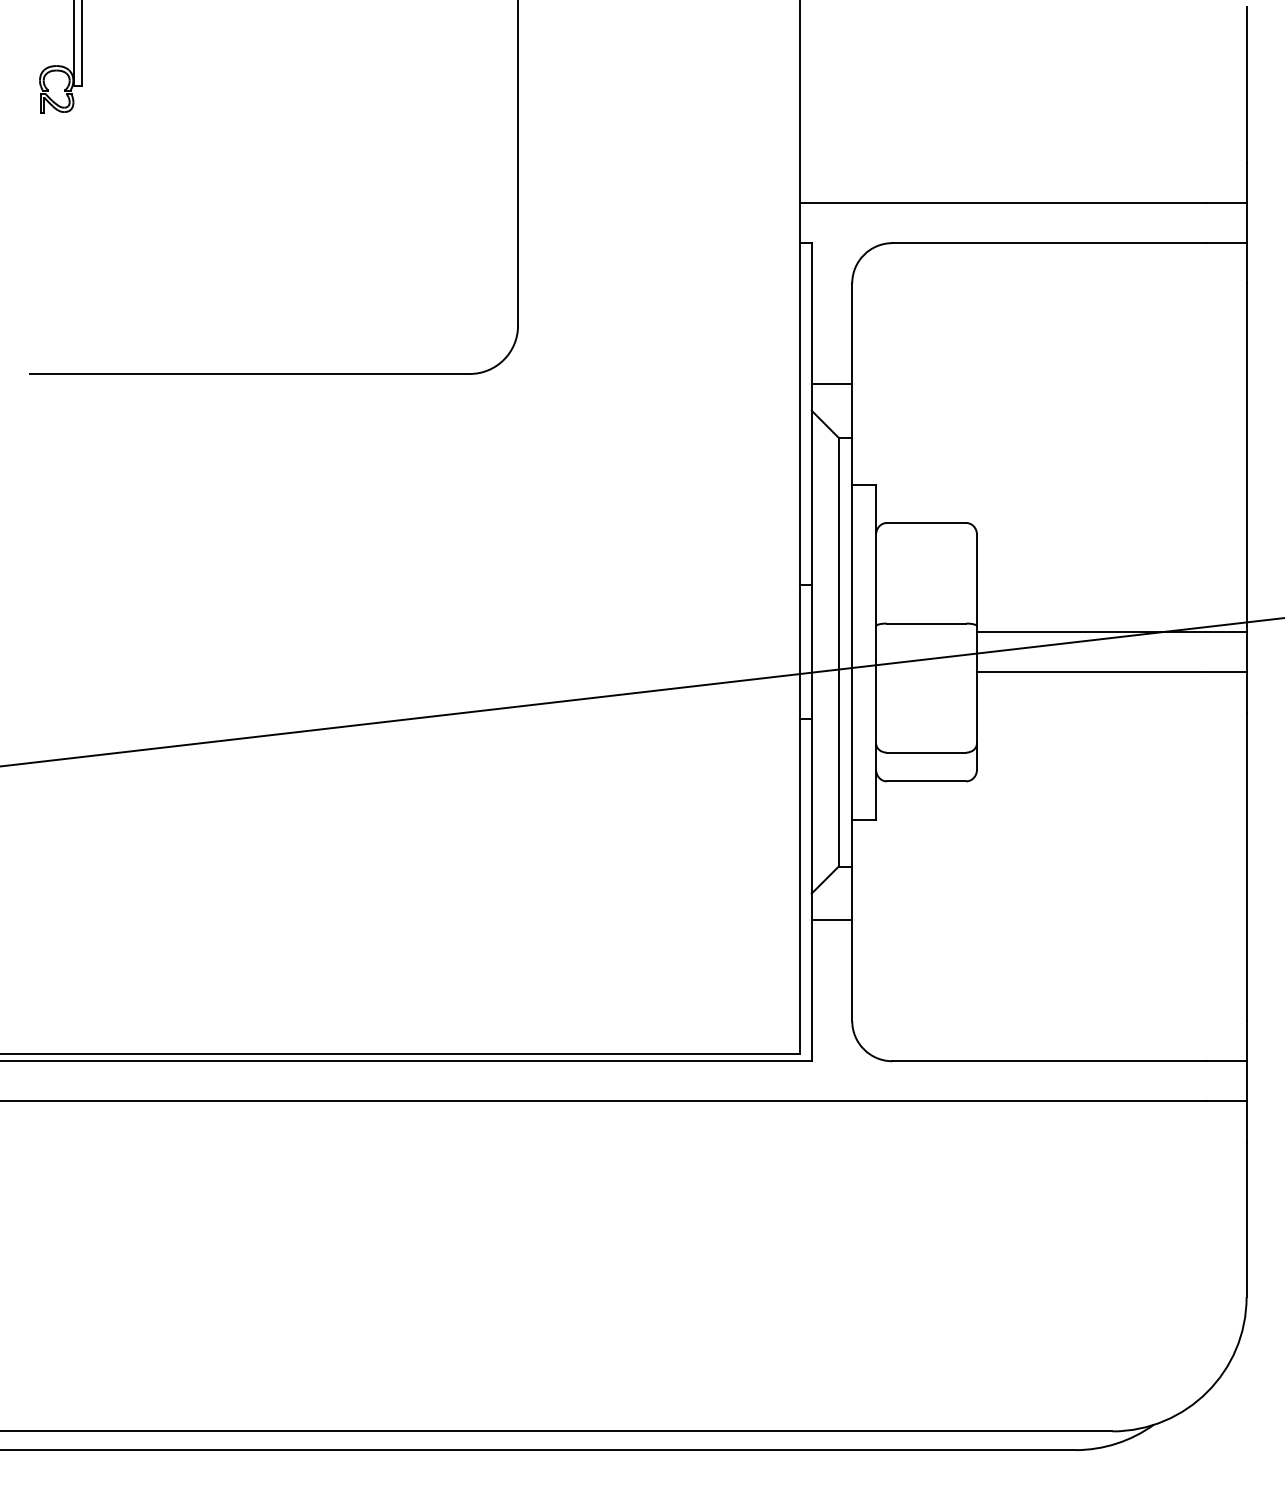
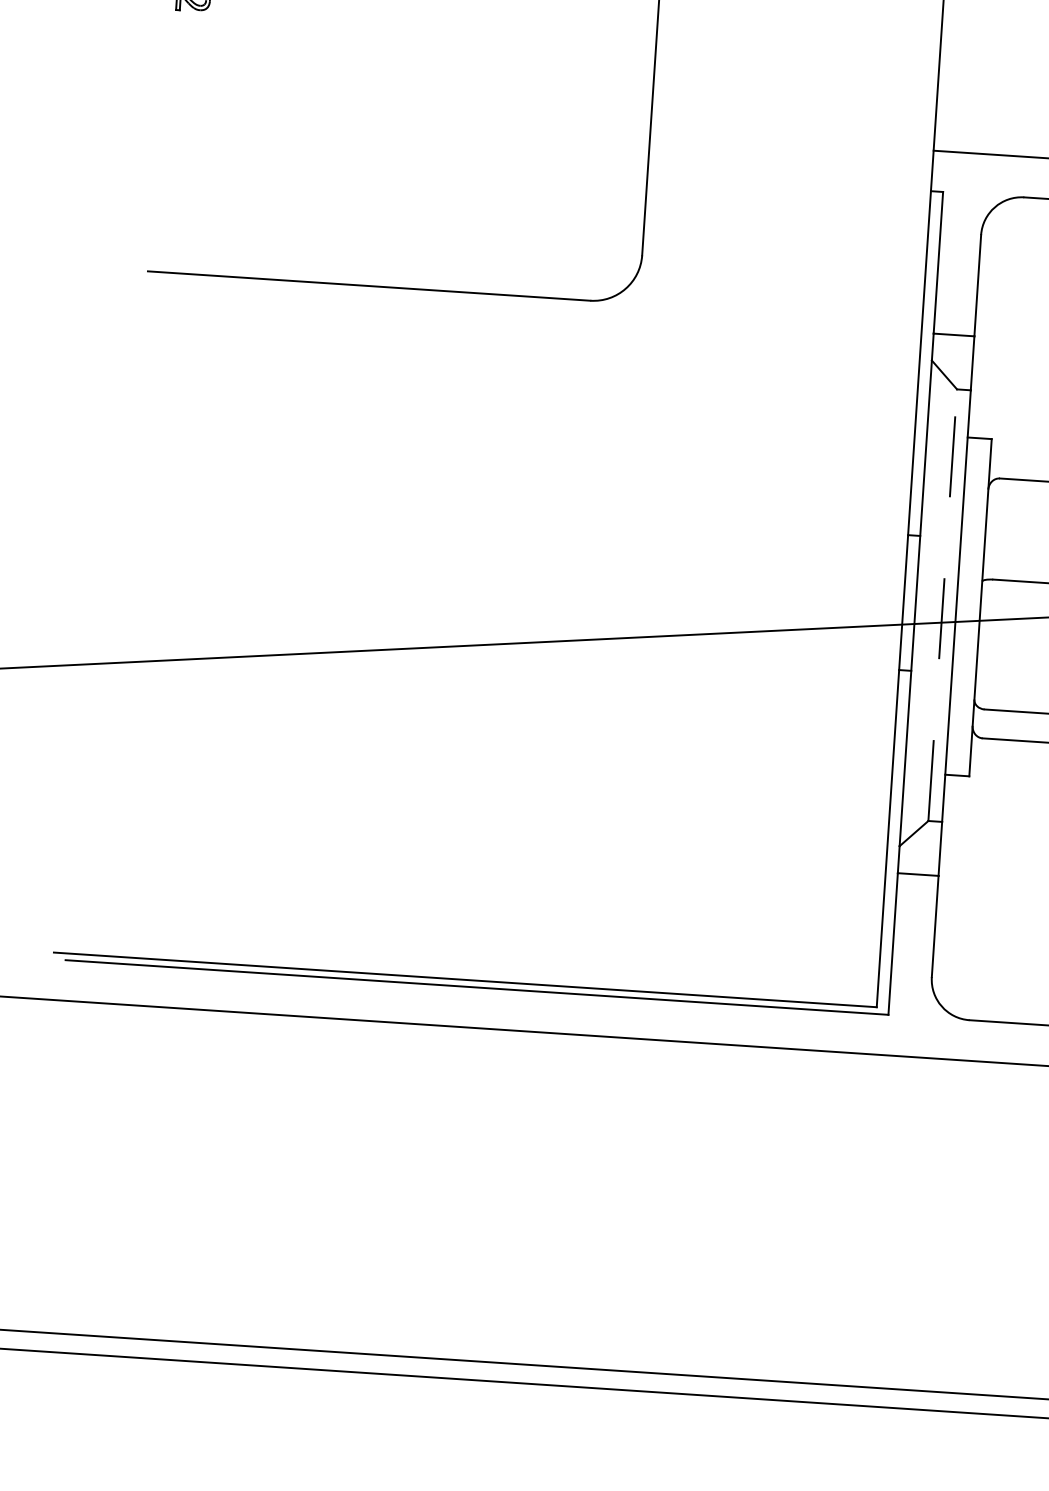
line: (838, 652) -> (942, 605), solid -> dashed

